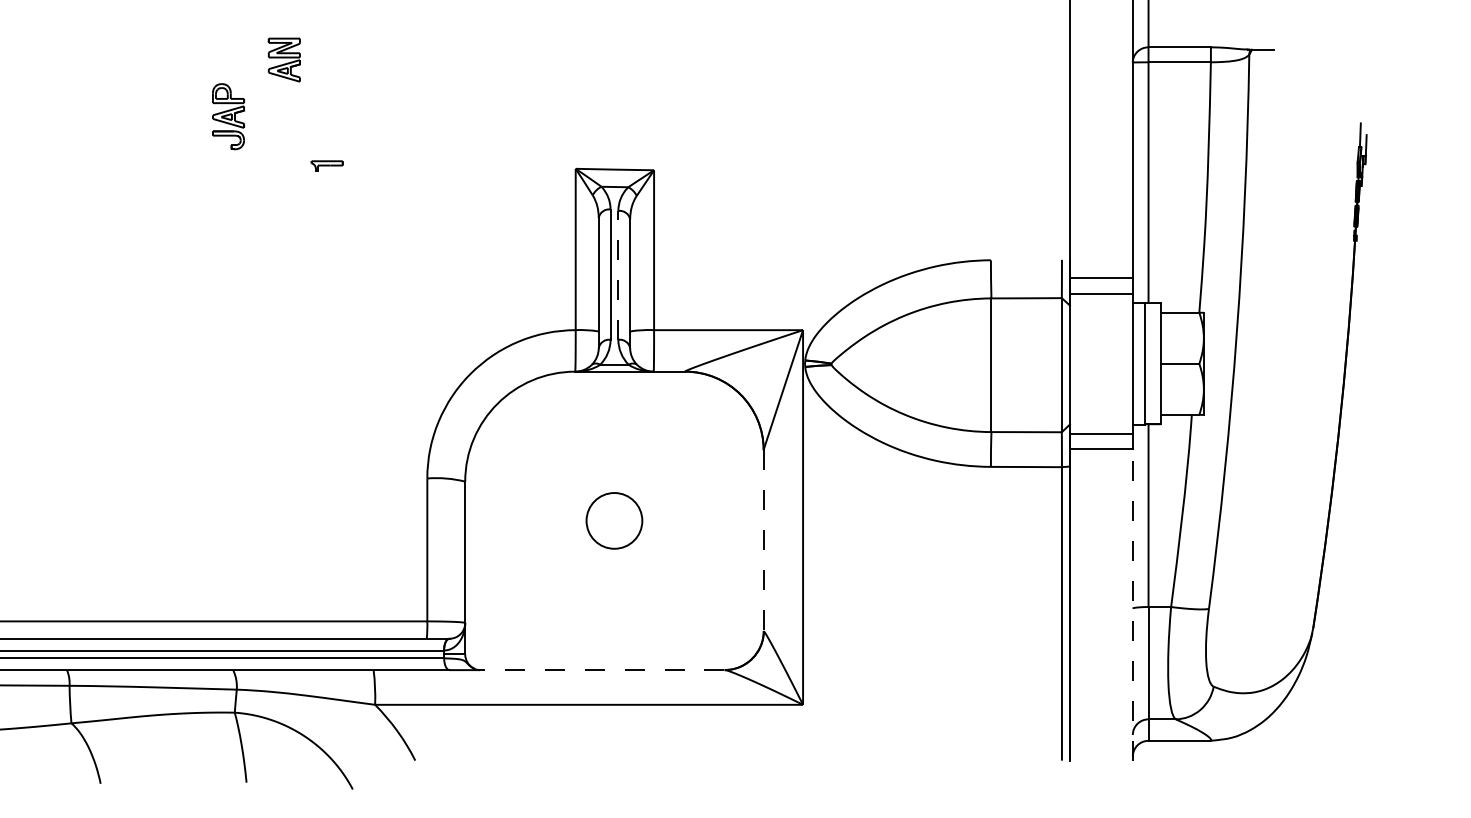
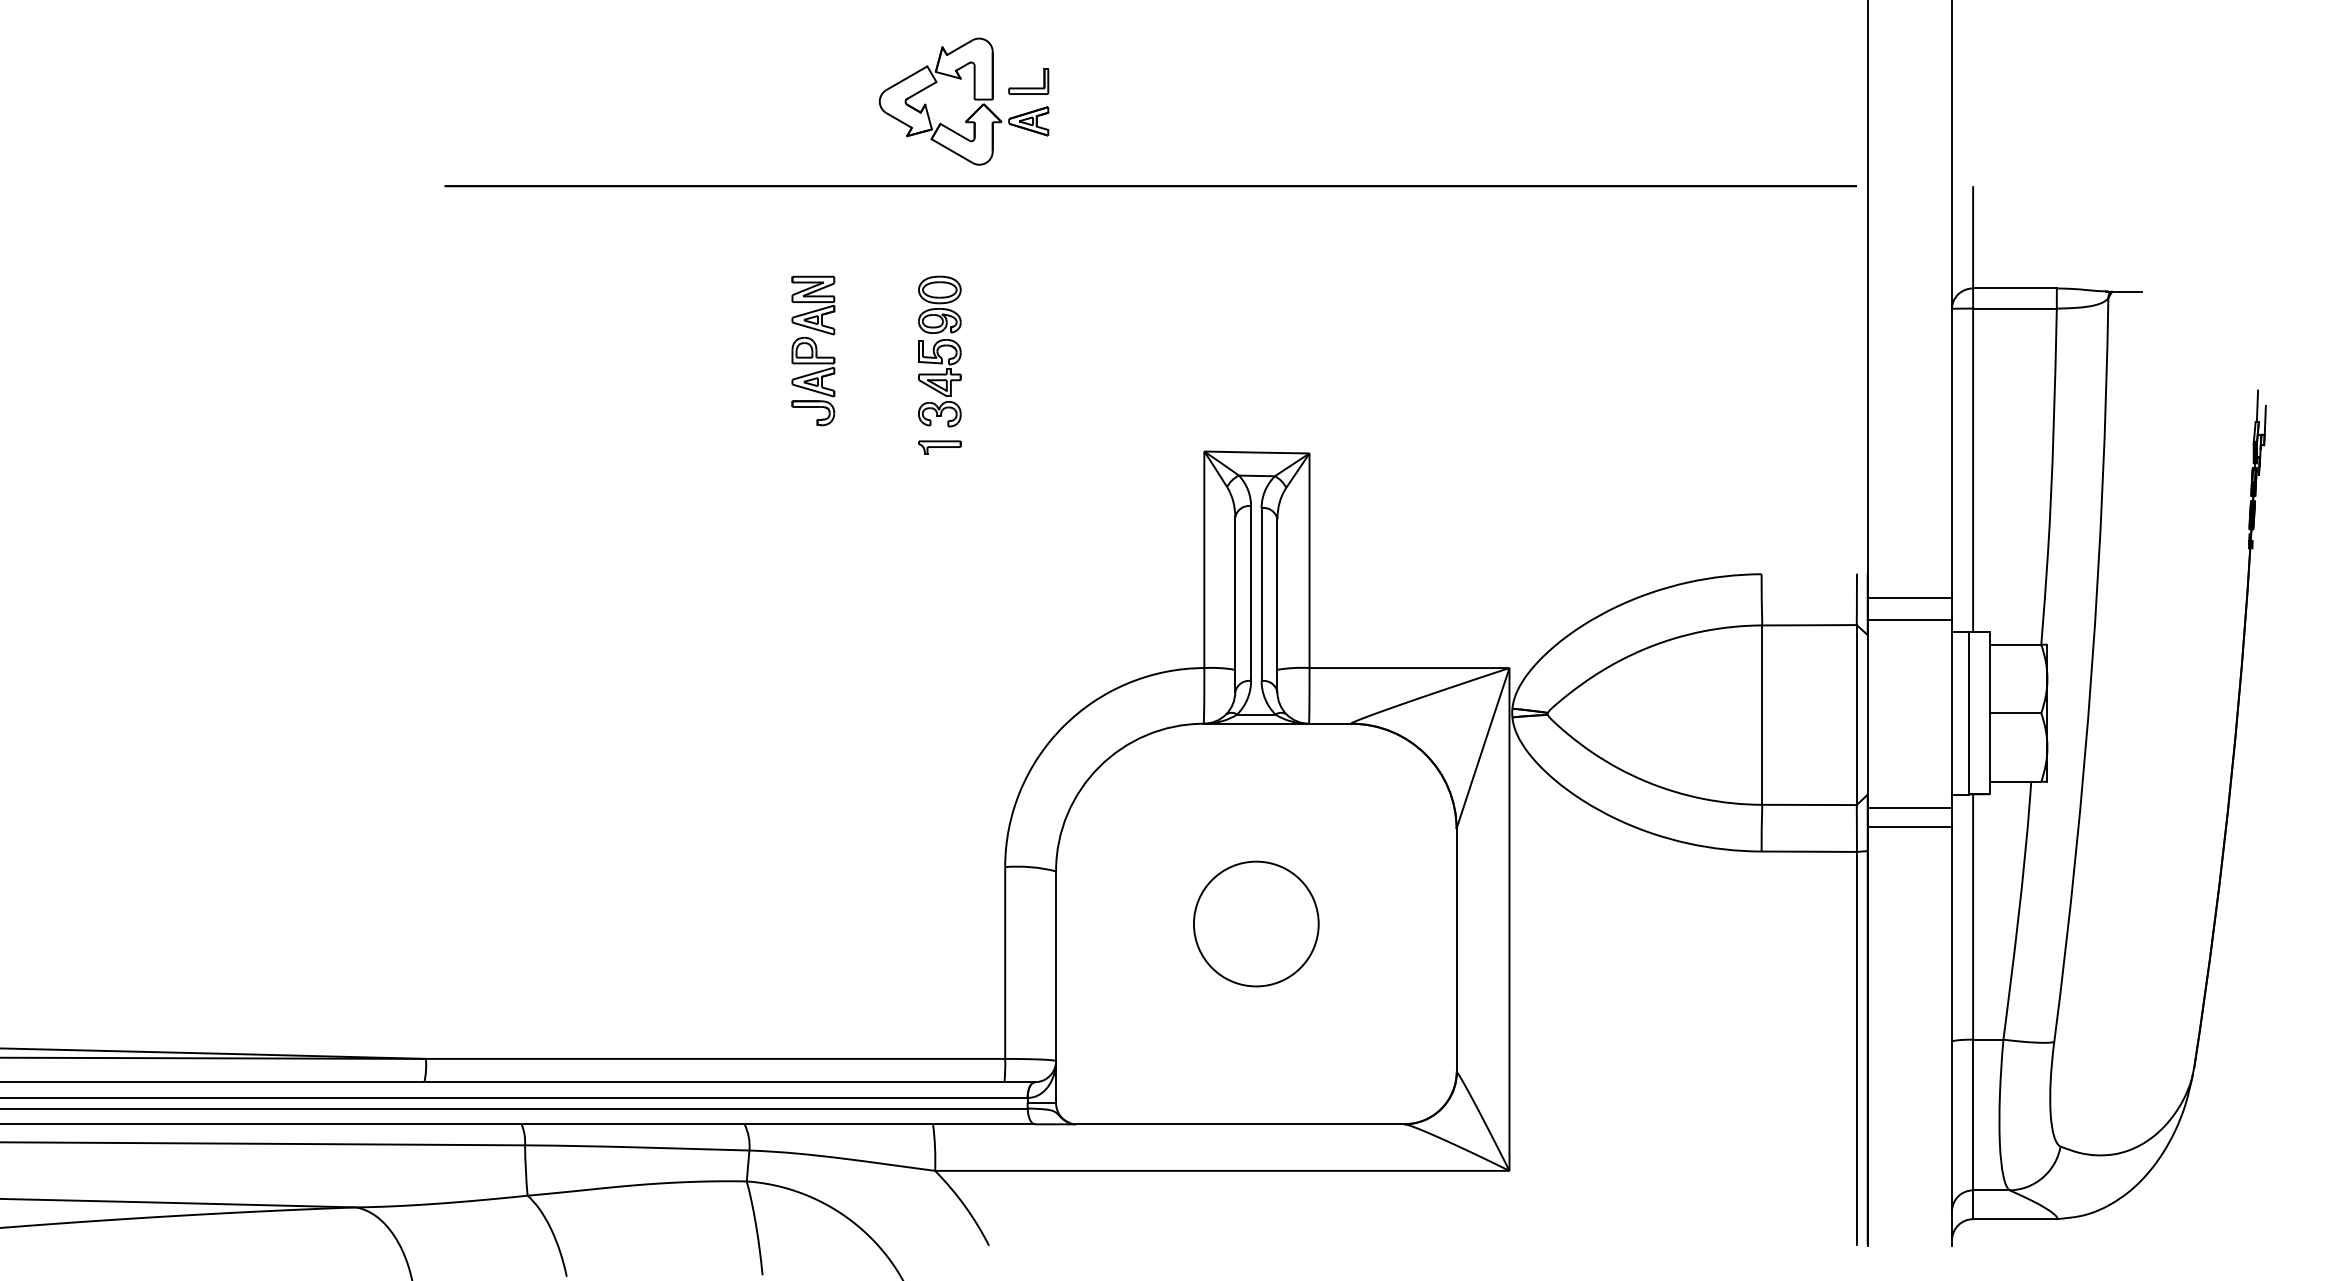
part: (378, 94) -> (939, 351), added
part: (228, 116) -> (813, 381), moved
part: (326, 165) -> (939, 447), moved
line: (618, 275) -> (1261, 594), dashed -> solid
circle: (613, 520) -> (1255, 923), size x1.67
line: (763, 540) -> (1456, 950), dashed -> solid
line: (1133, 604) -> (1952, 1036), dashed -> solid
line: (601, 670) -> (1239, 1124), dashed -> solid

